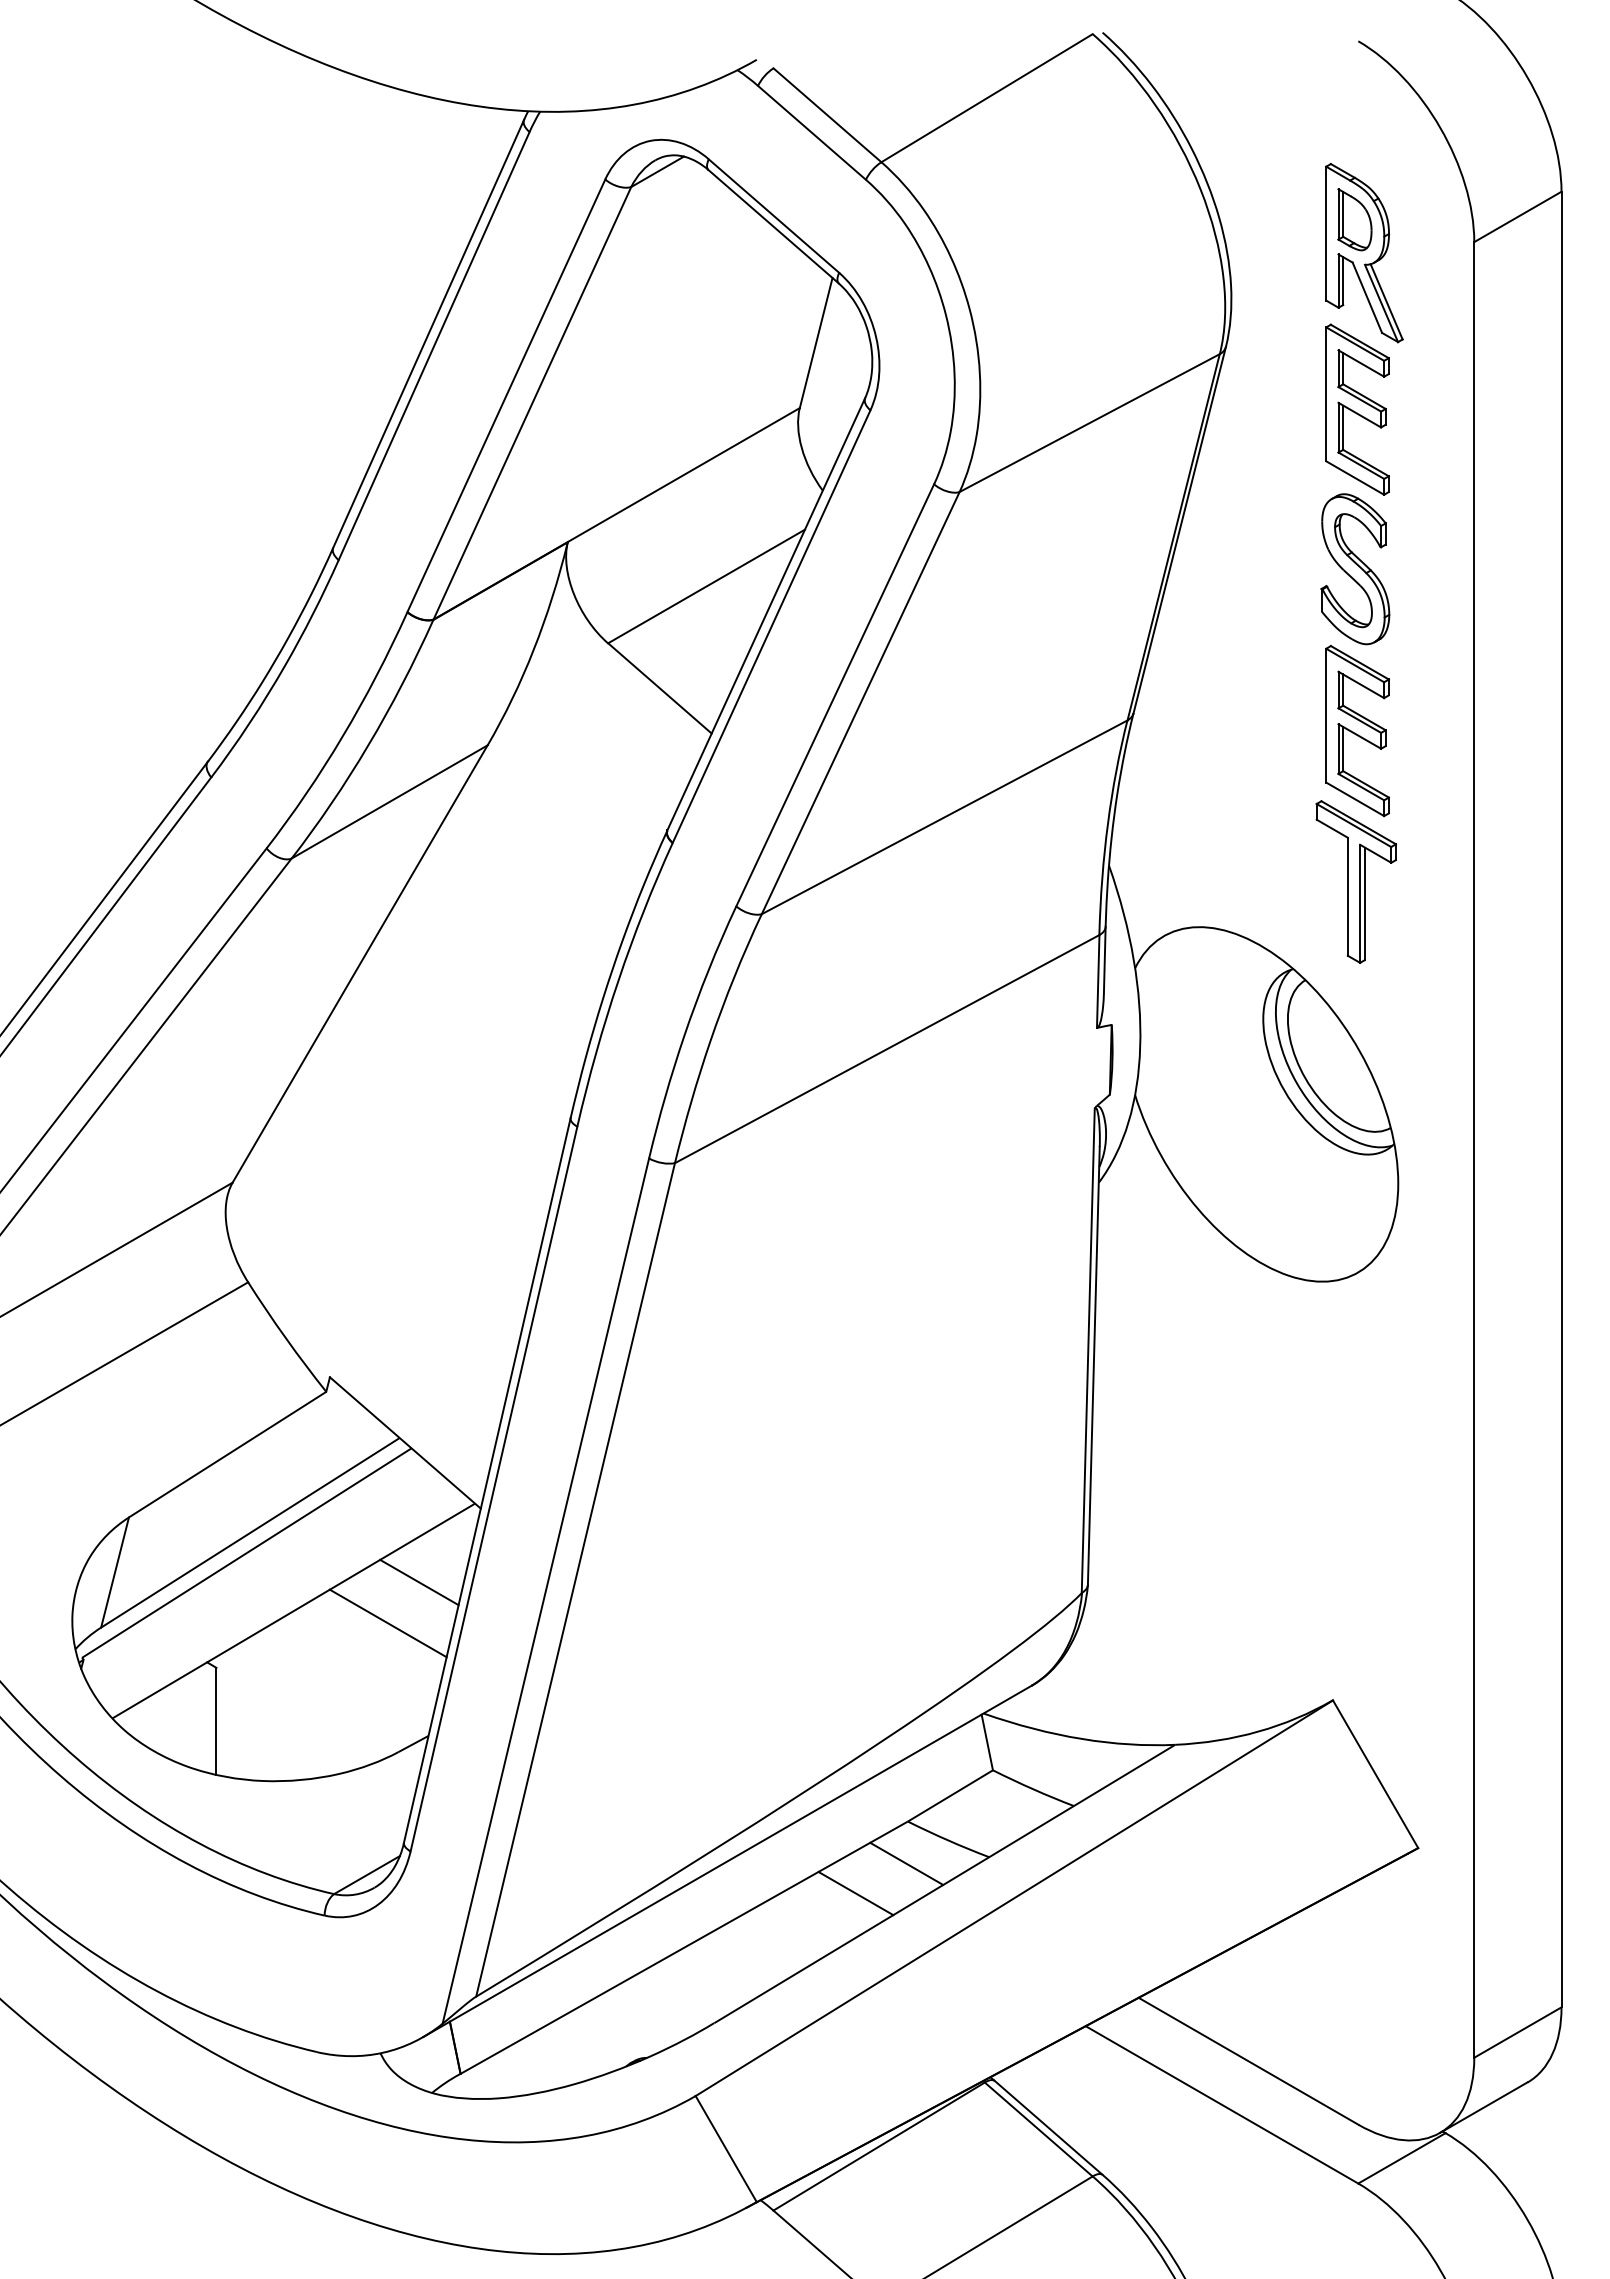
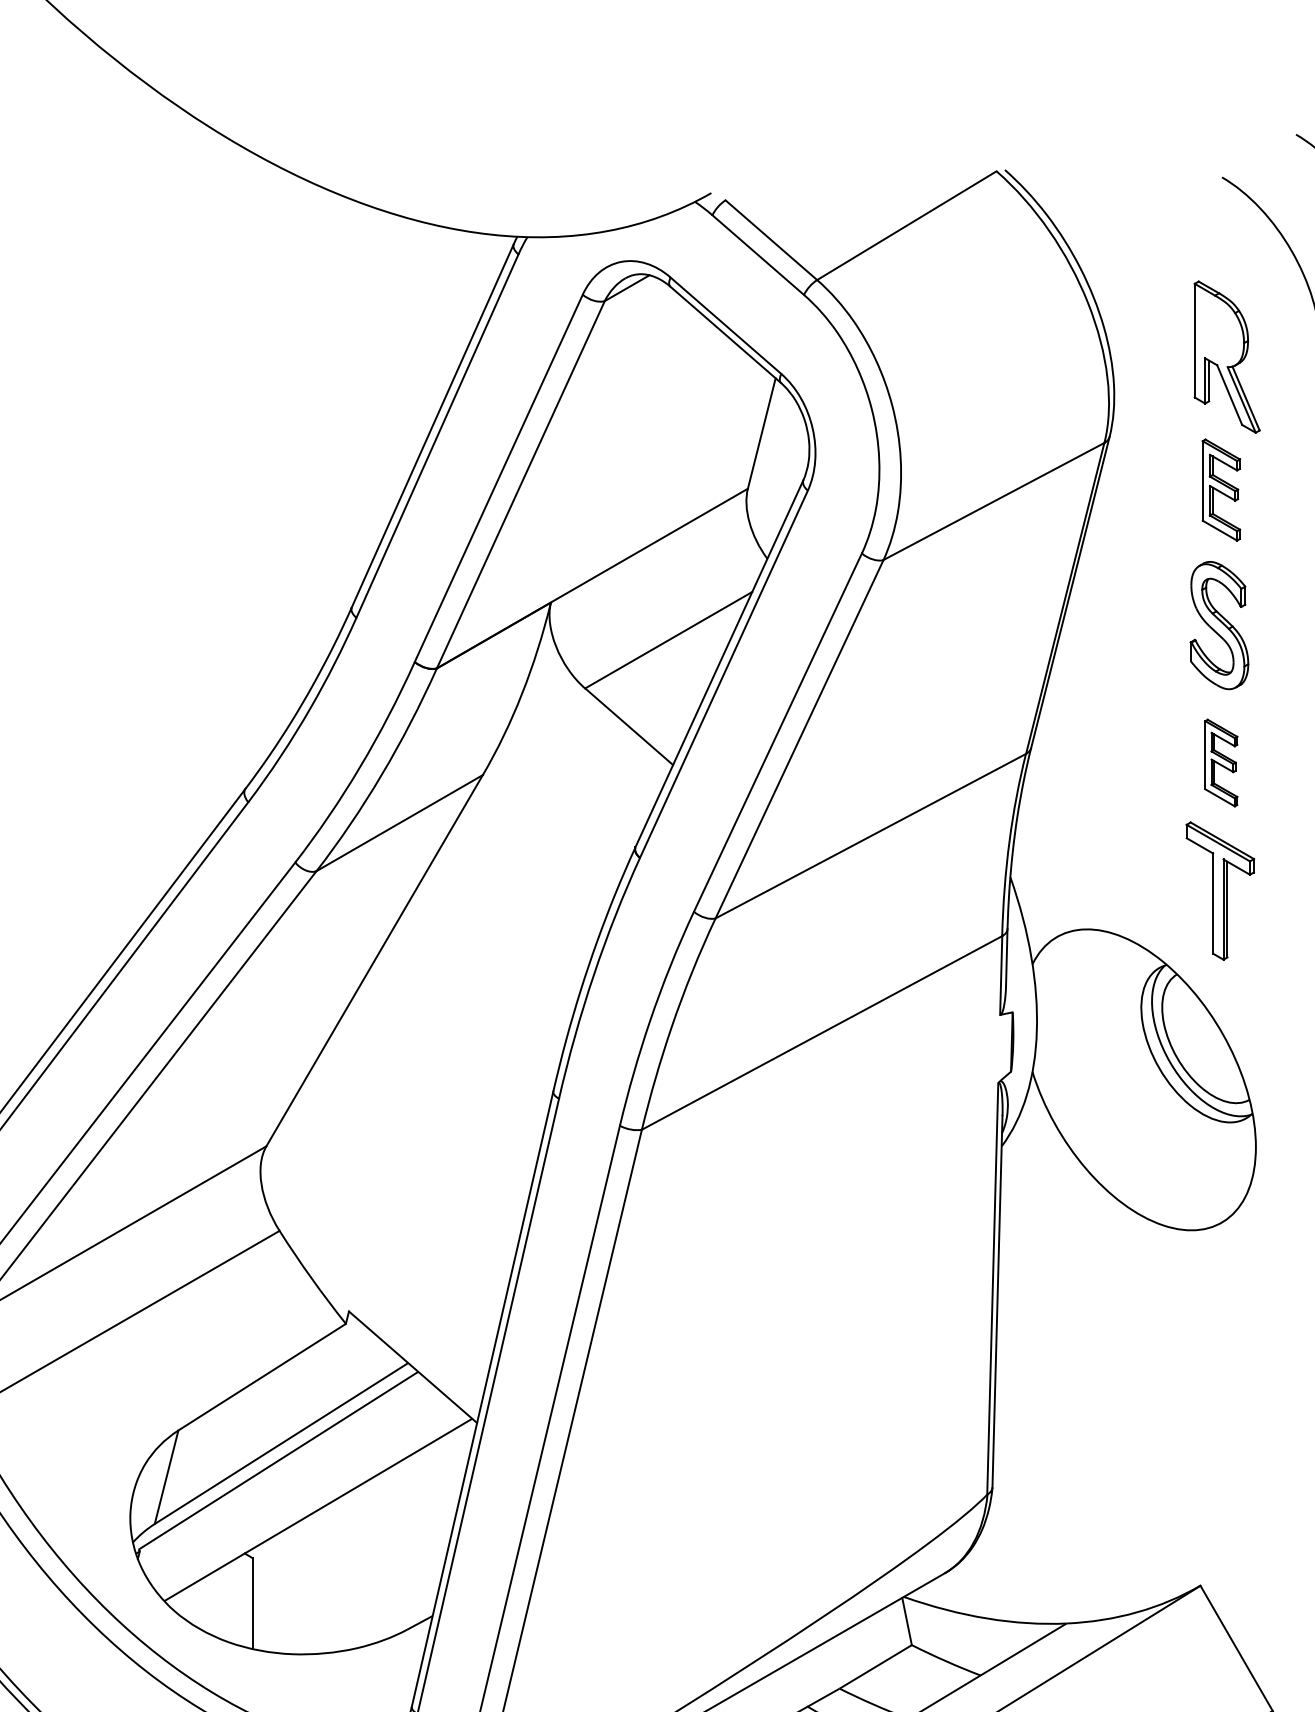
part: (1354, 219) -> (1218, 328), removed
part: (1357, 409) -> (1221, 489), size x0.7
part: (1357, 731) -> (1221, 763), size x0.6
line: (419, 1582) -> (425, 1485), removed
line: (387, 1623) -> (397, 1520), removed

